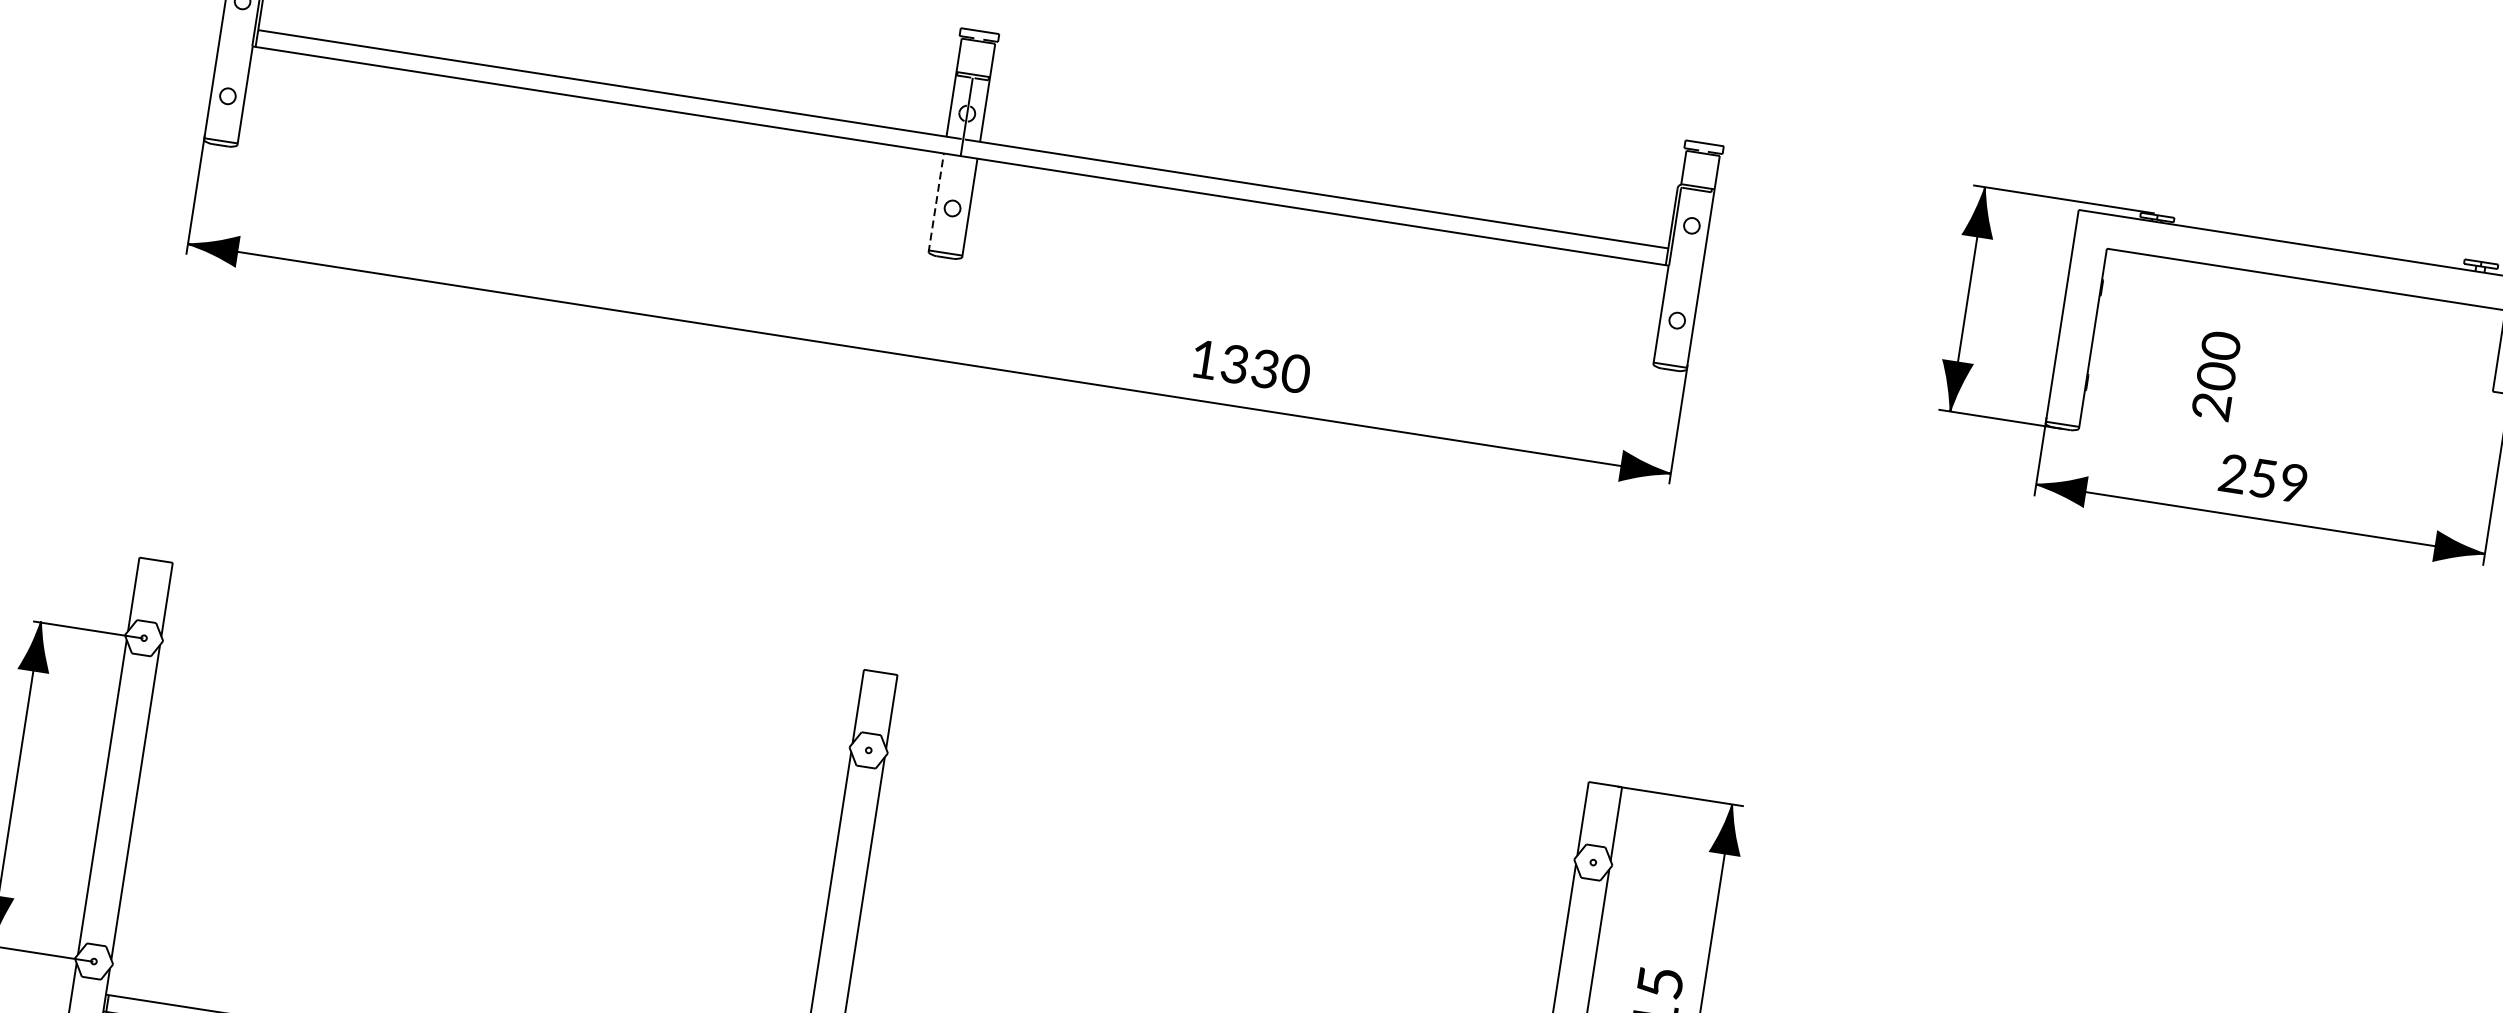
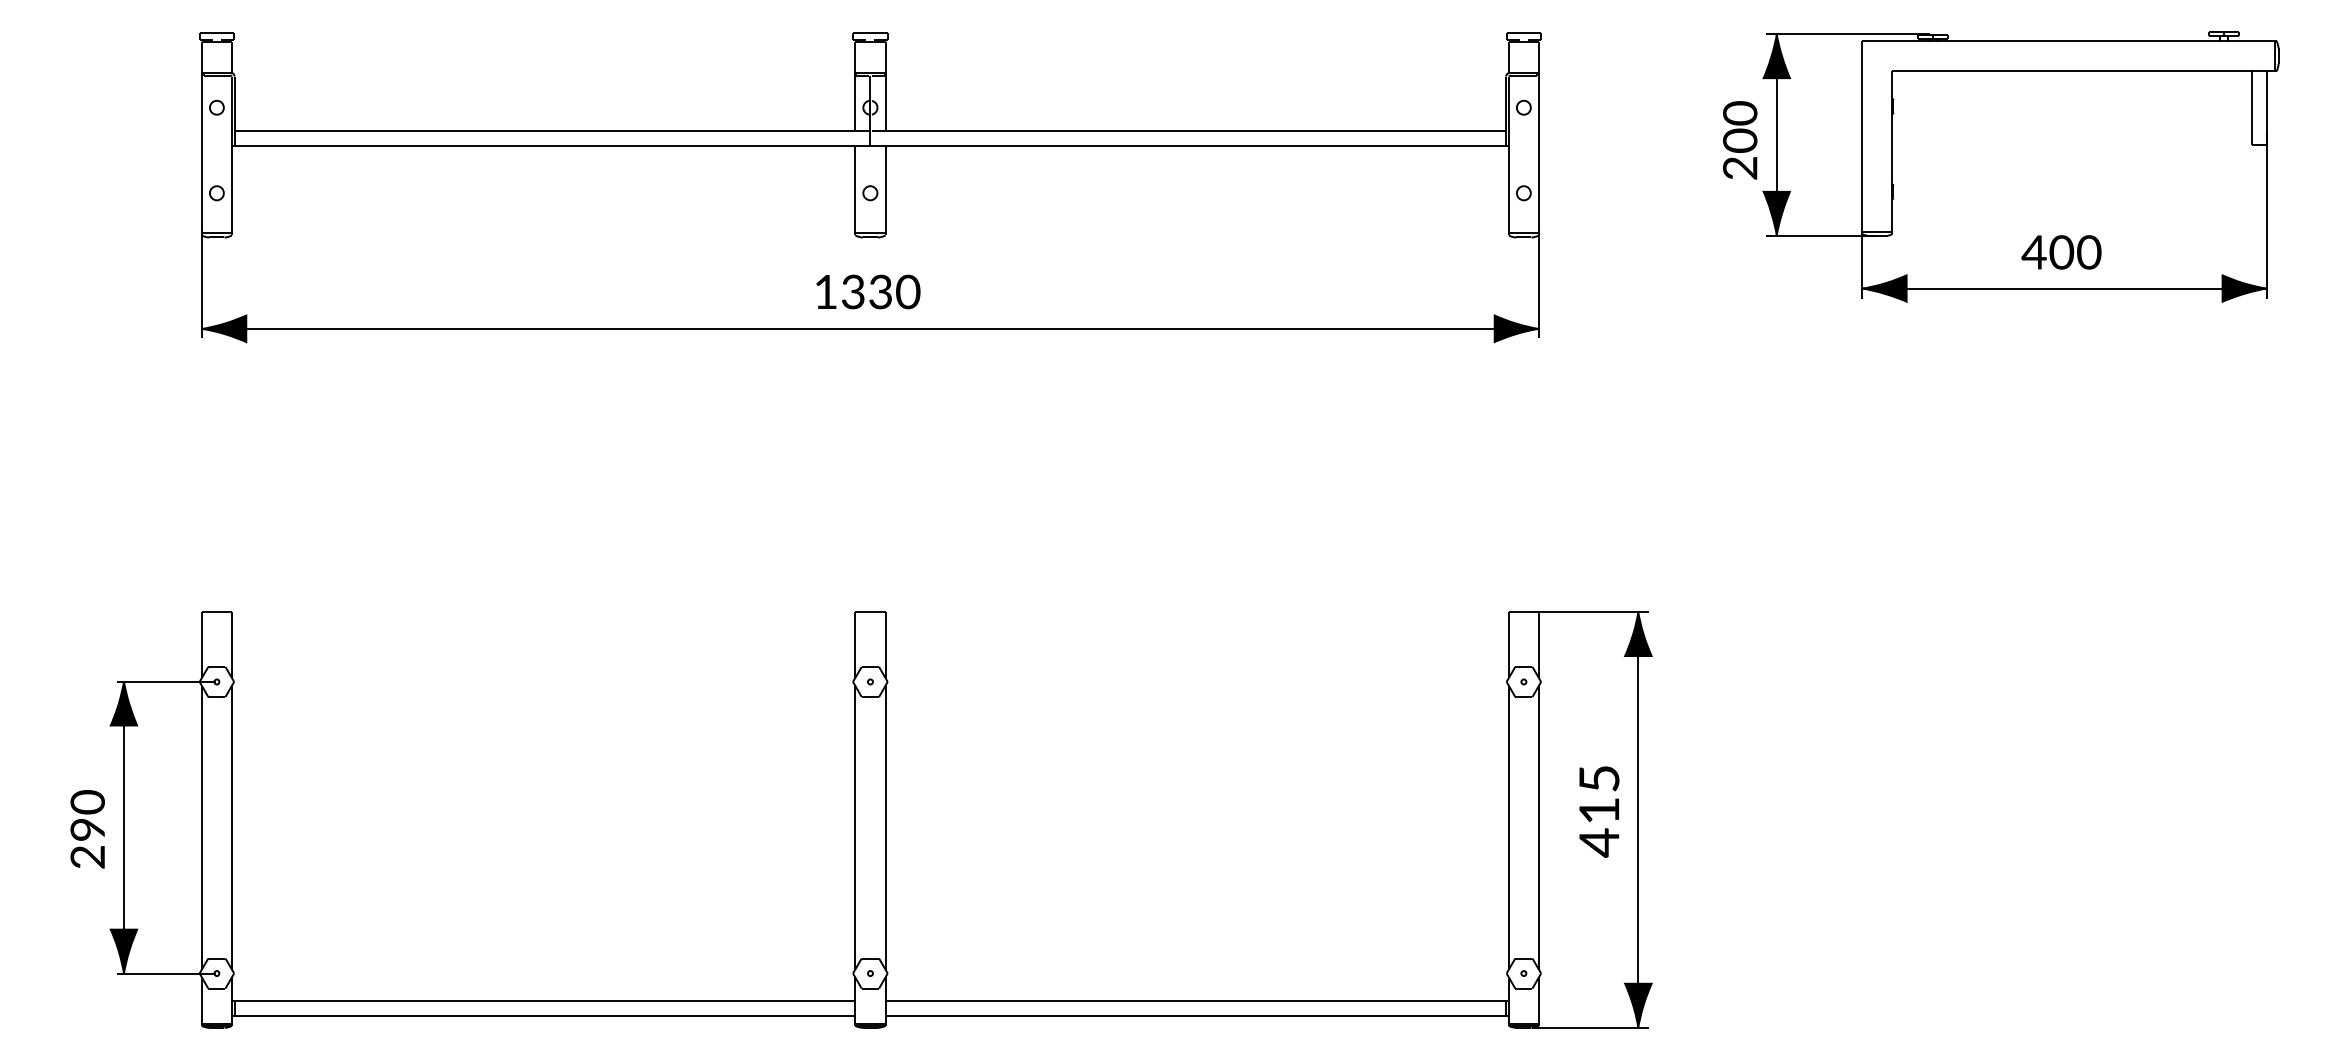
line: (936, 202) -> (855, 190), dashed -> solid
text: (1251, 366) -> (868, 291), moved
text: (2216, 376) -> (1740, 140), moved
text: (2263, 478) -> (2061, 252), 259 -> 400

